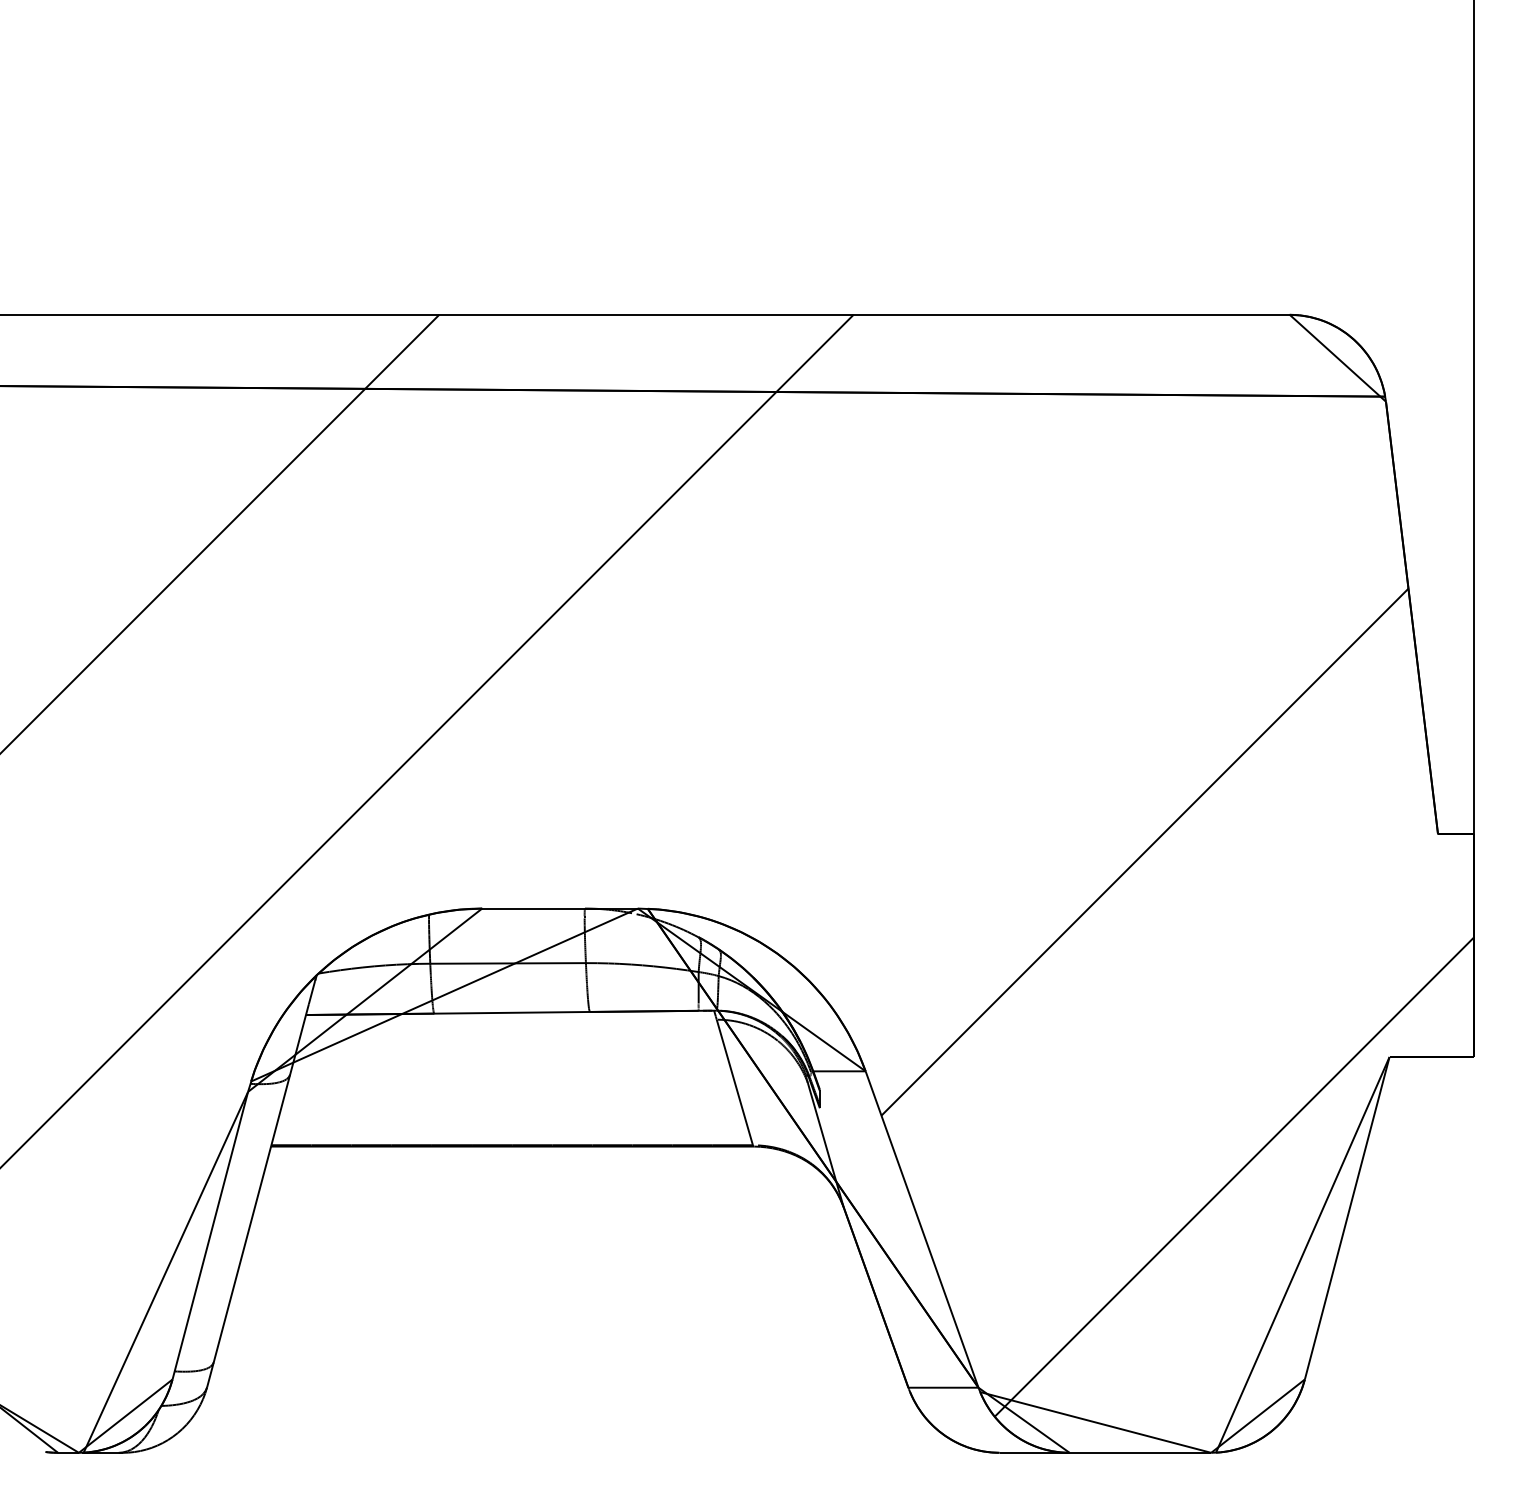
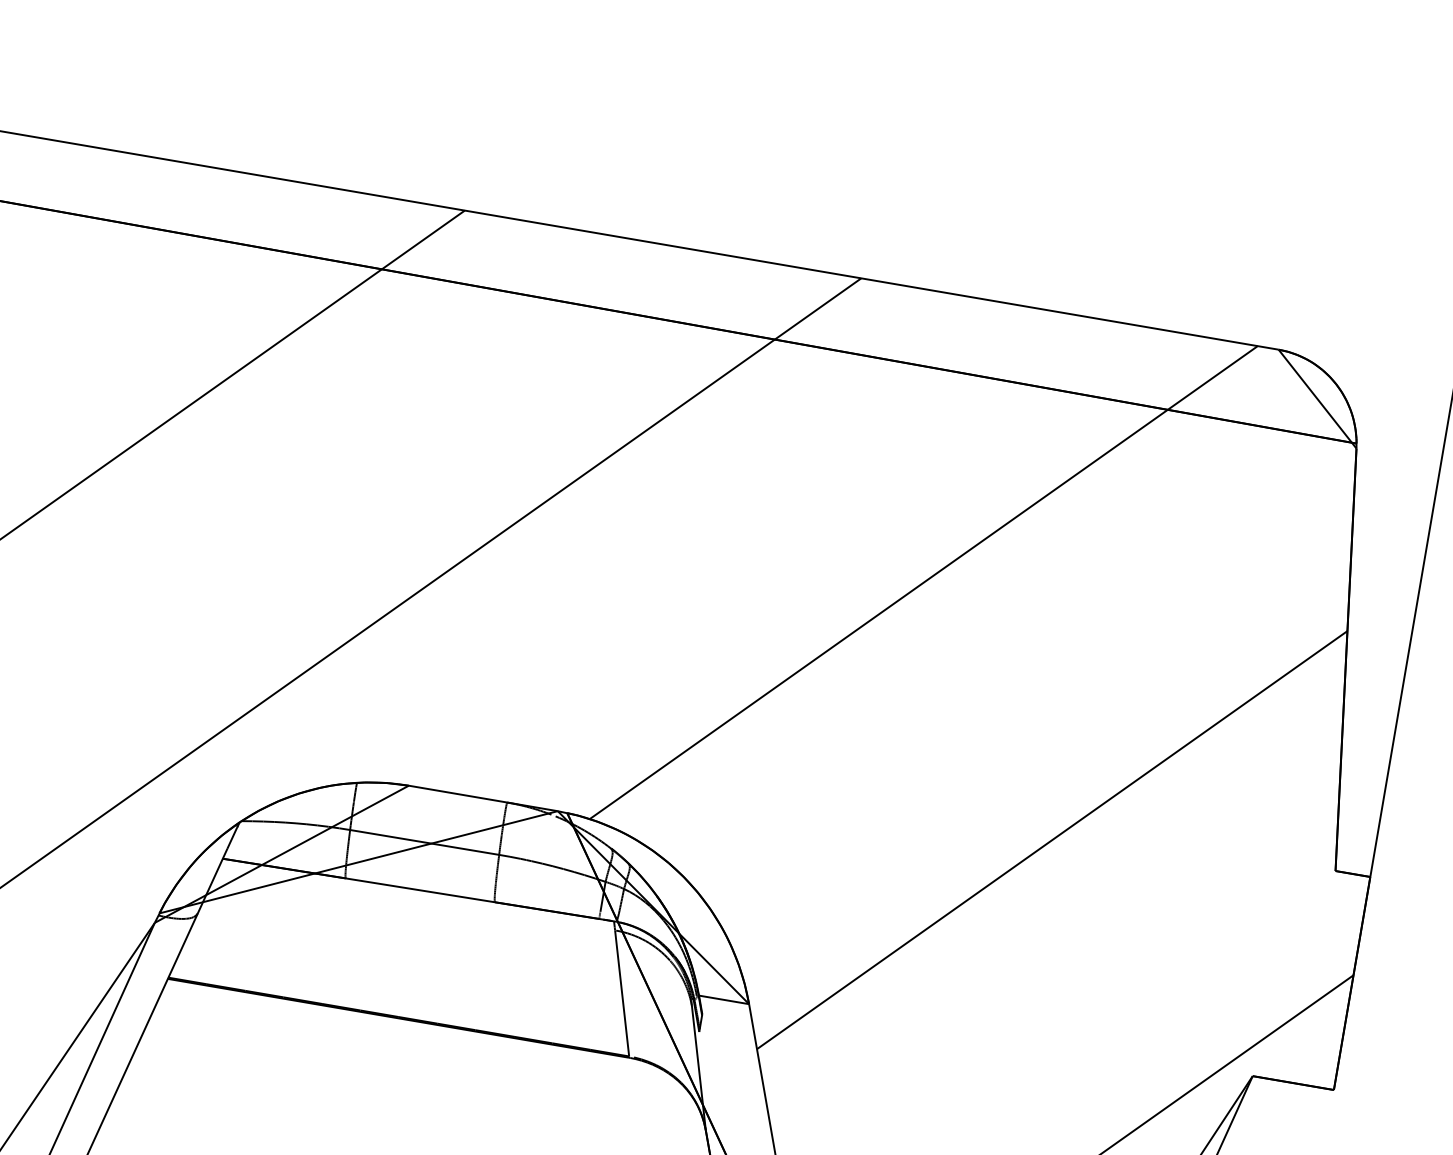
line: (969, 612) -> (923, 582), added

